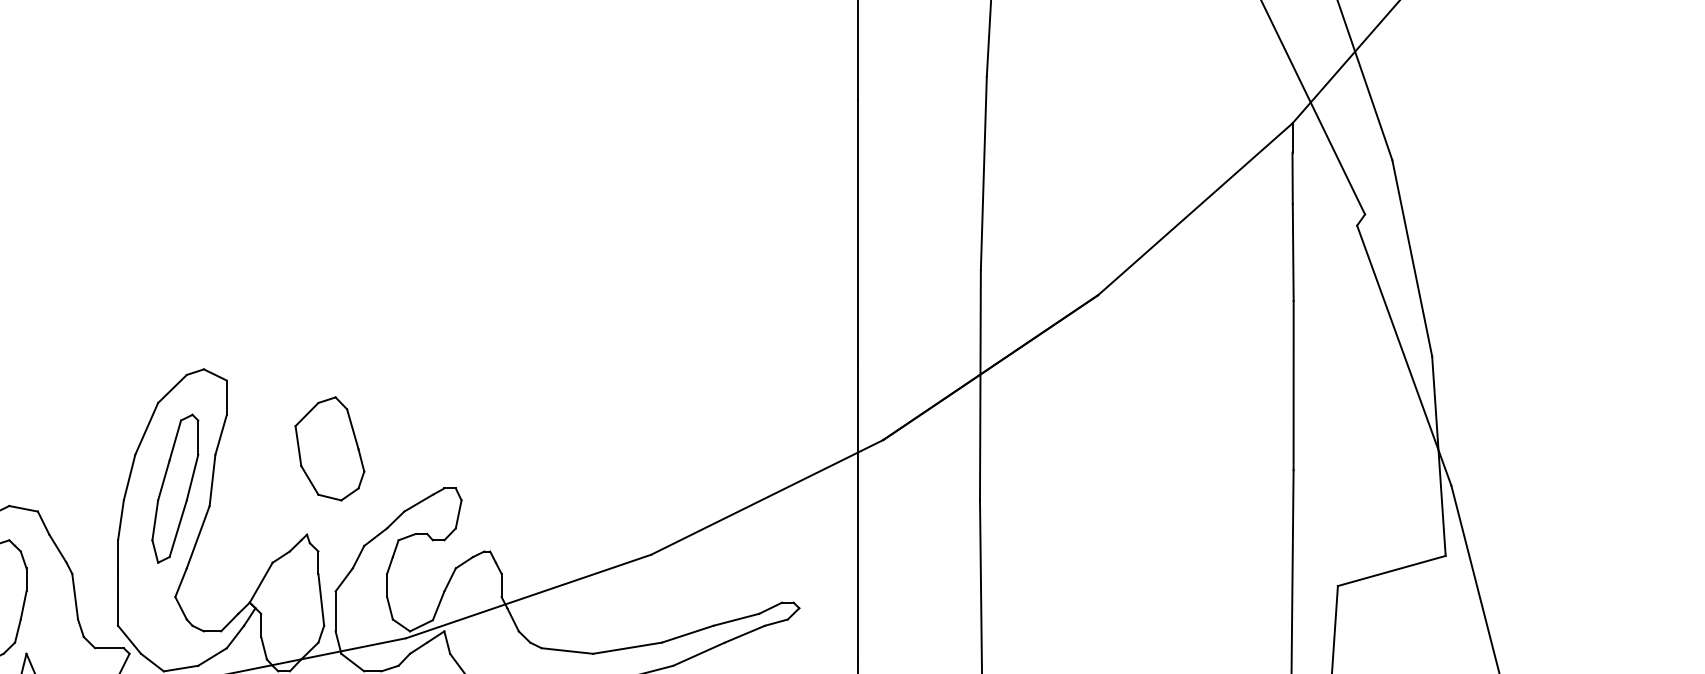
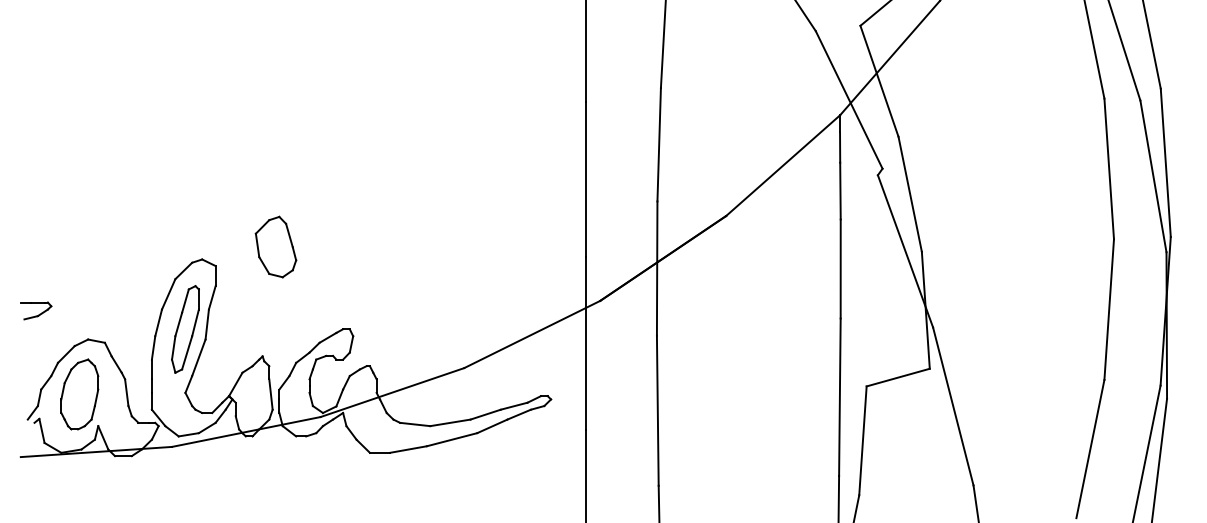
part: (329, 447) -> (275, 246), moved

